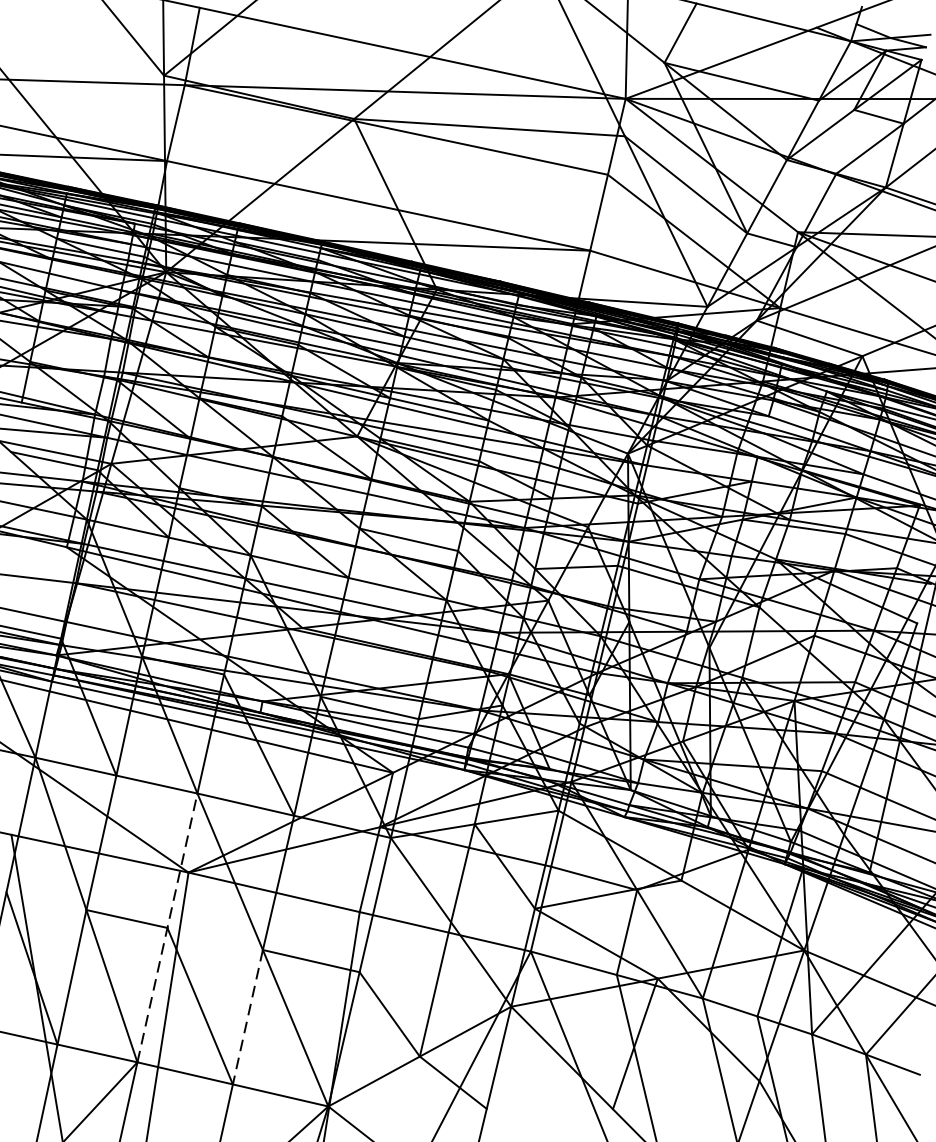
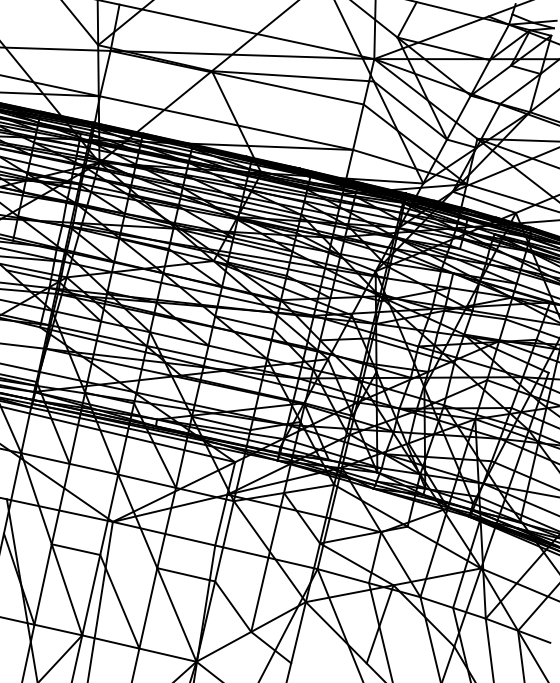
line: (167, 927) -> (100, 554), dashed -> solid
line: (248, 1017) -> (148, 608), dashed -> solid

